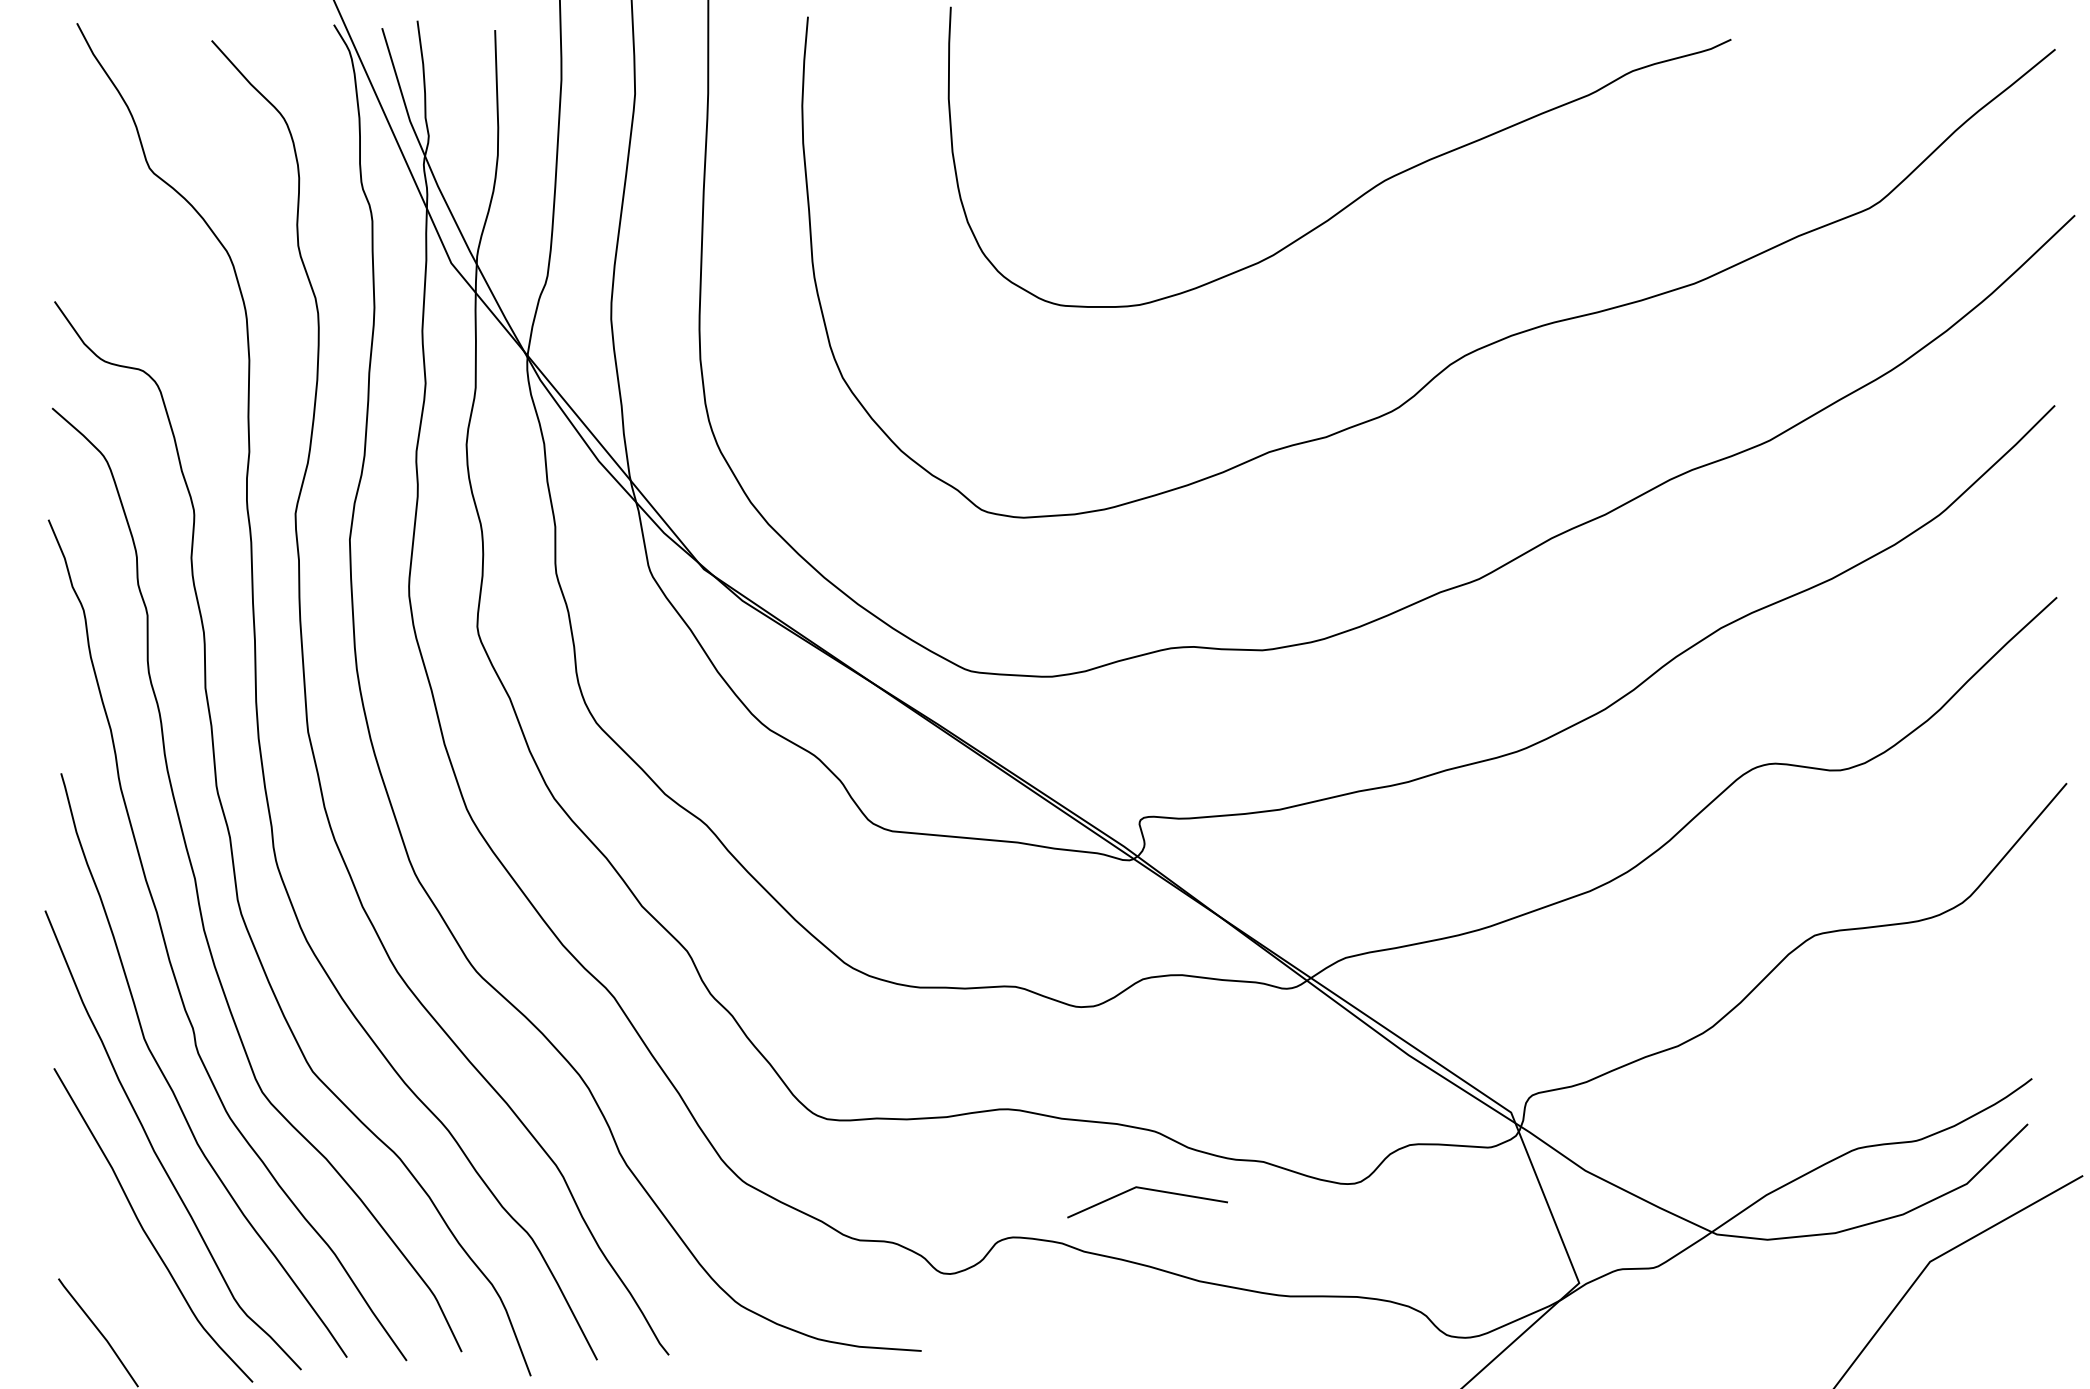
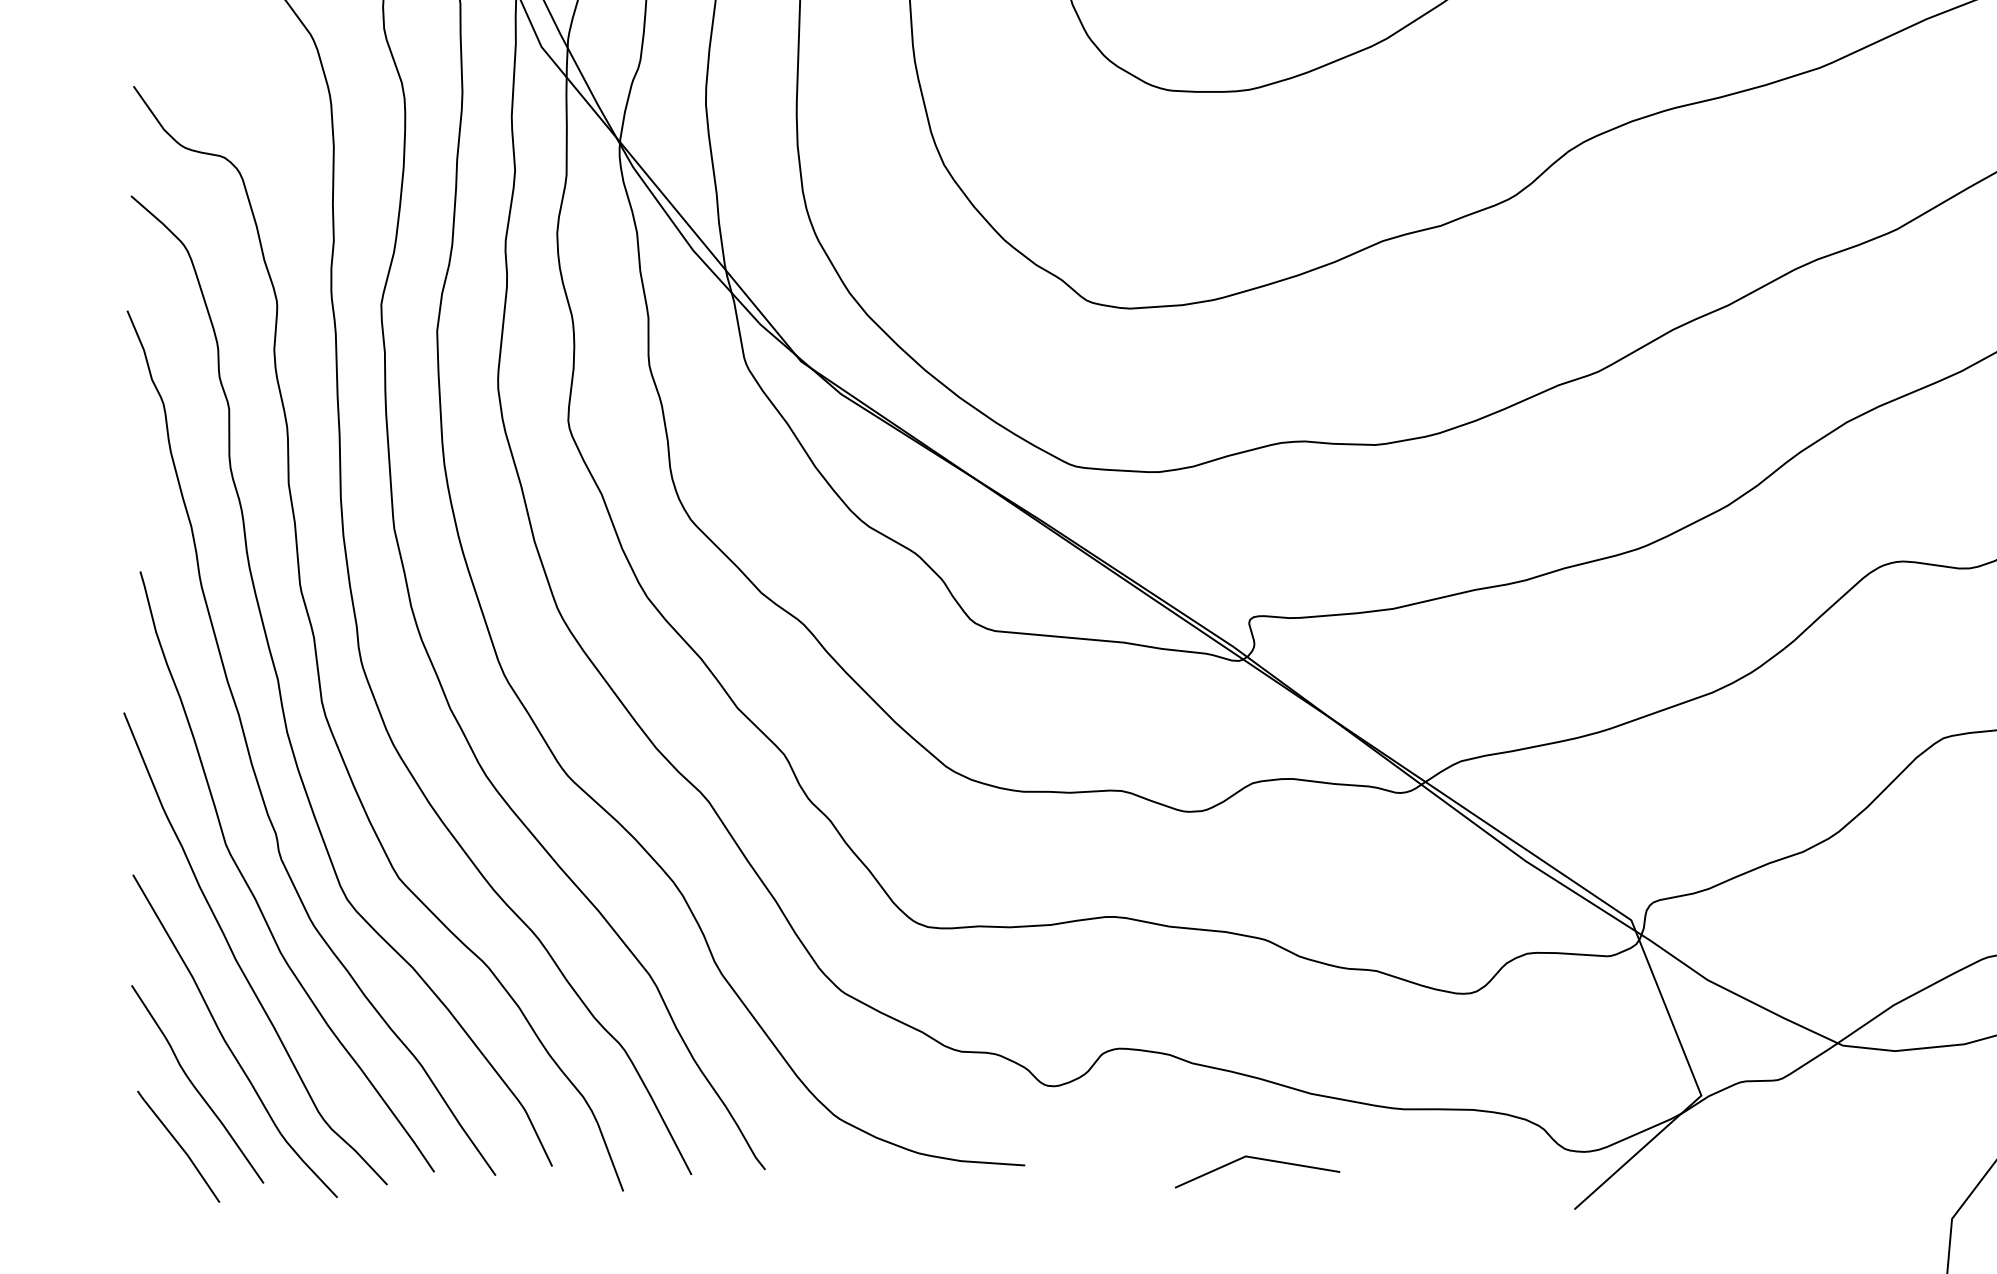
line: (1148, 1190) -> (1258, 1159), moved
curve: (114, 1273) -> (195, 1085), added

